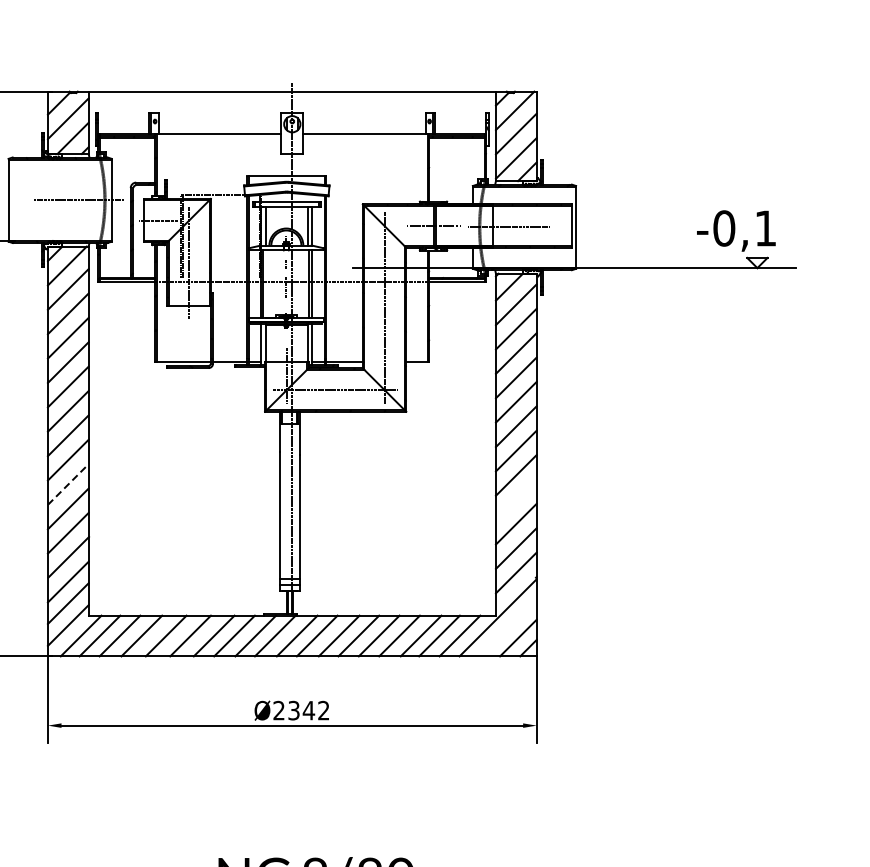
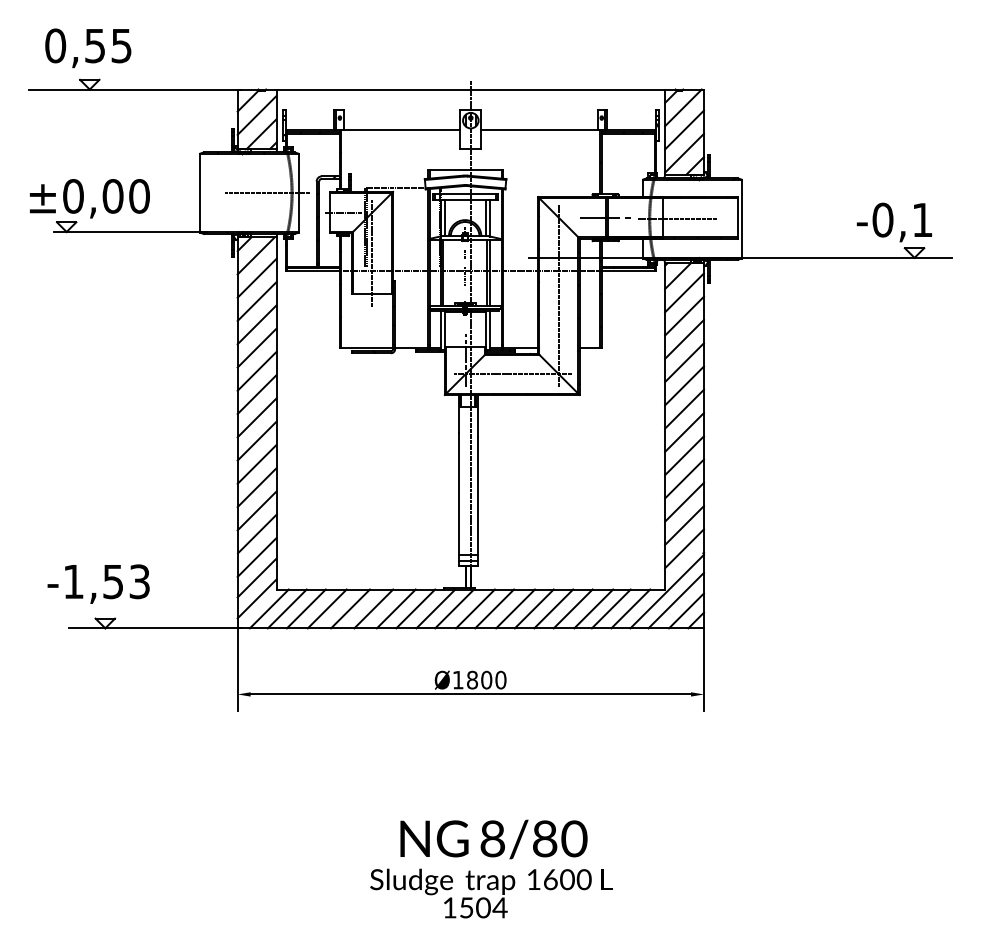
line: (68, 484) -> (257, 464), dashed -> solid
line: (516, 499) -> (684, 478), added
line: (507, 627) -> (676, 600), added
text: (301, 709) -> (479, 679), Ø2342 -> Ø1800

